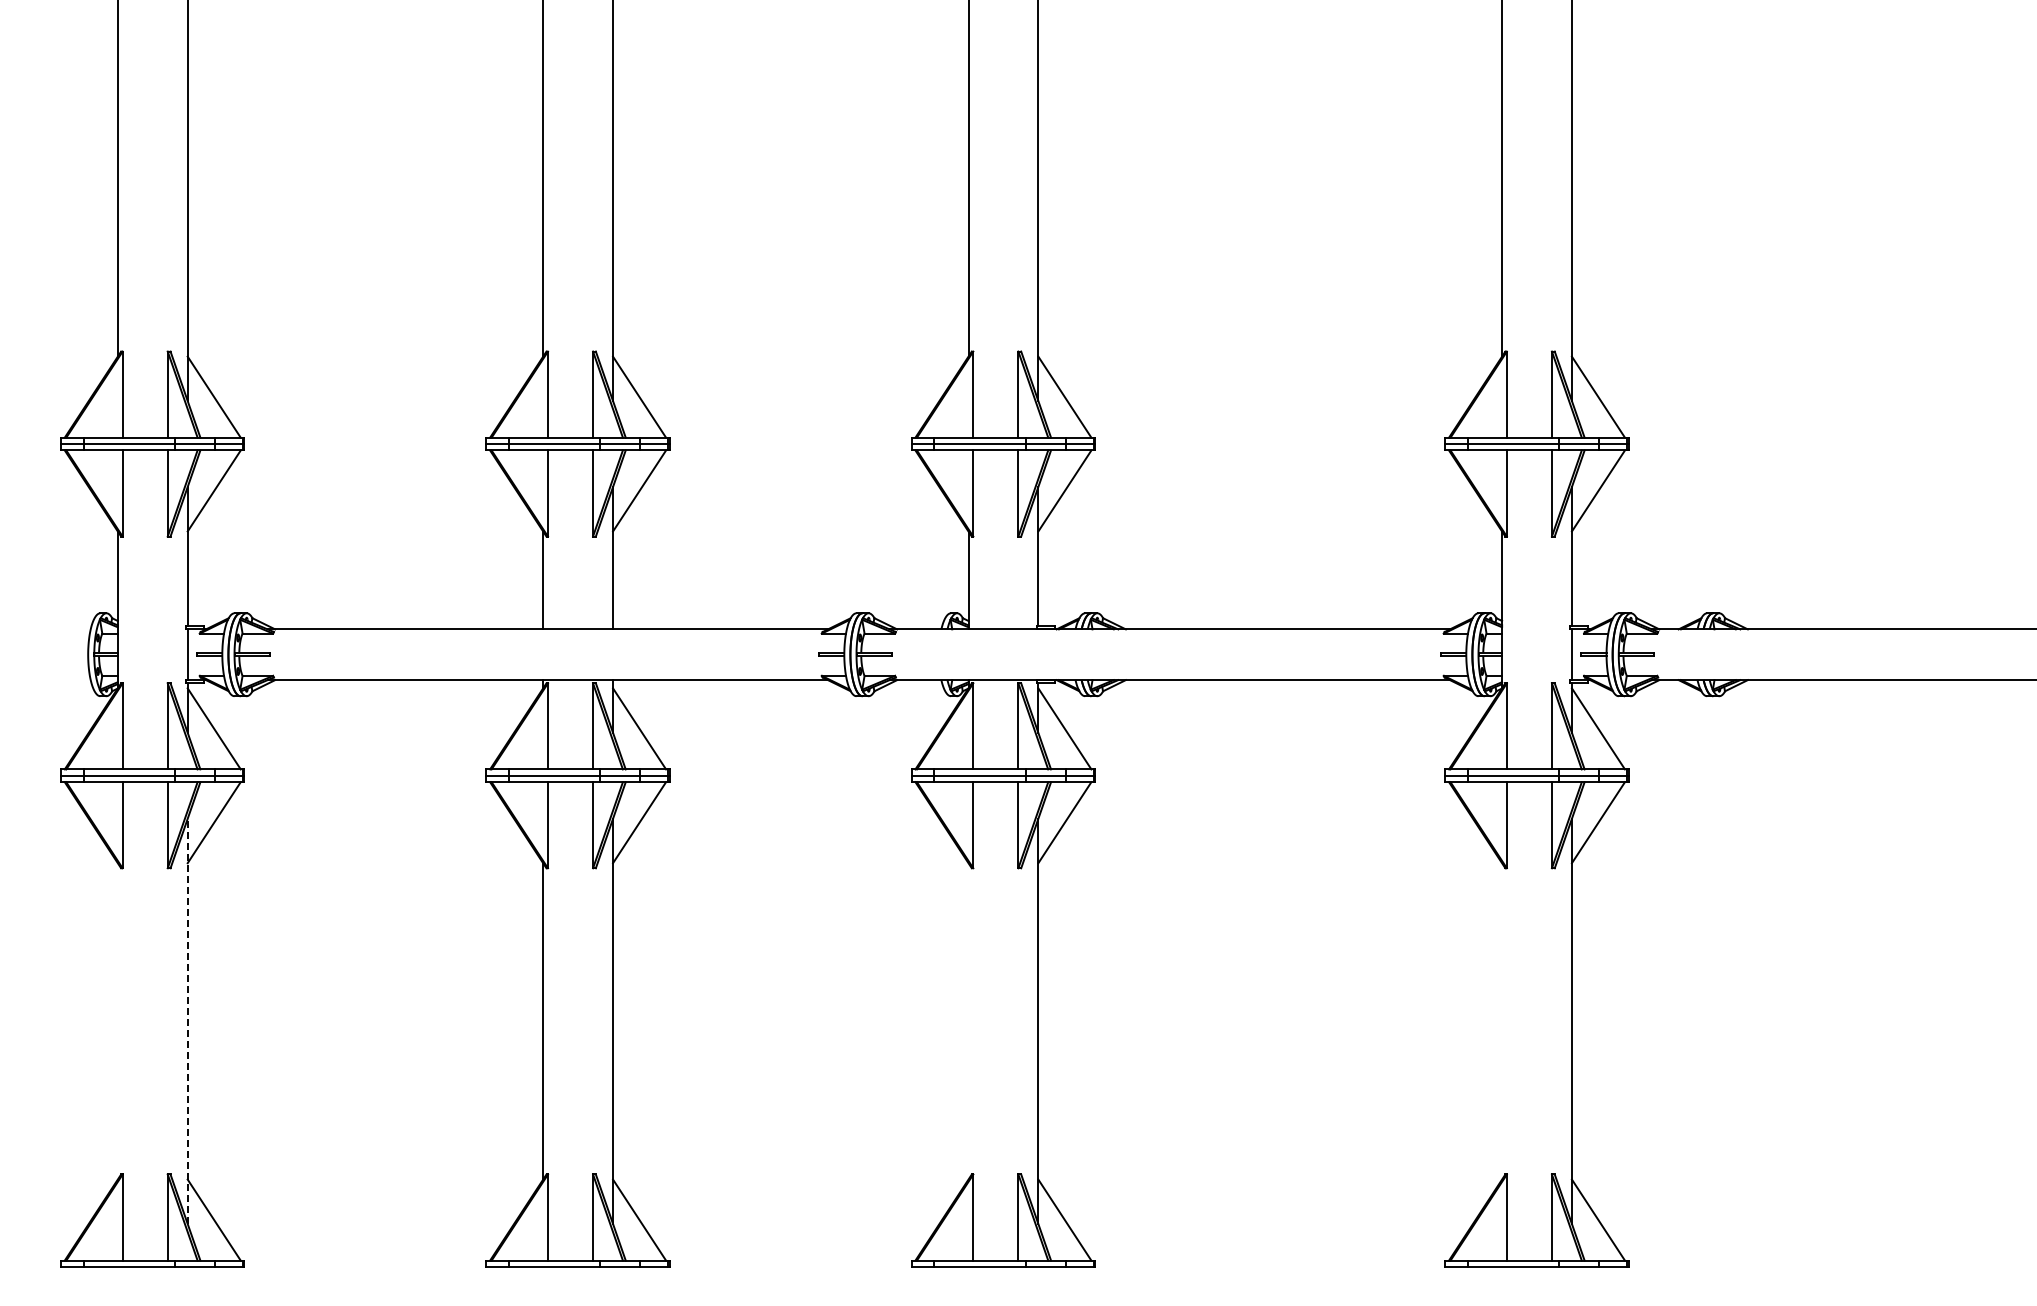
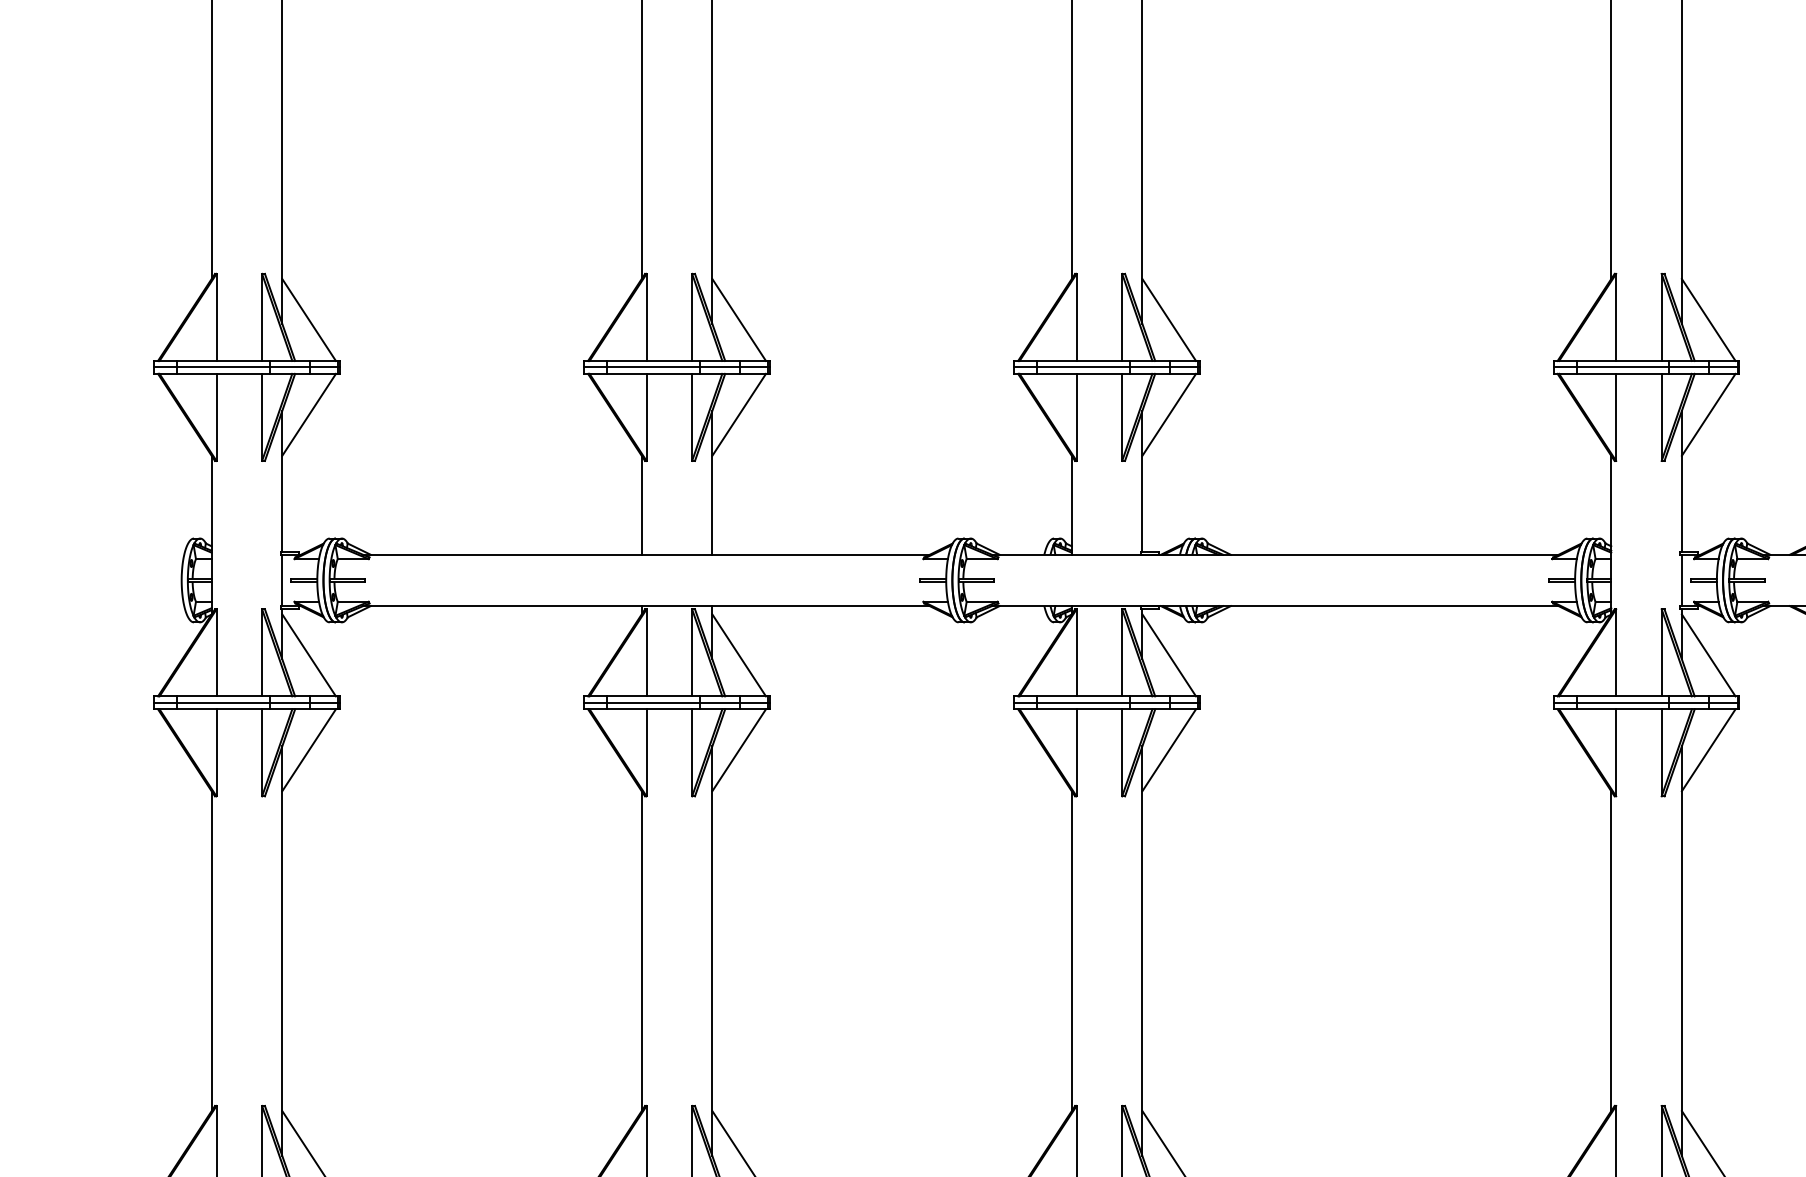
line: (117, 1021) -> (211, 951), added
line: (187, 1021) -> (282, 951), dashed -> solid
line: (968, 1021) -> (1071, 951), added
line: (1502, 1021) -> (1611, 951), added

